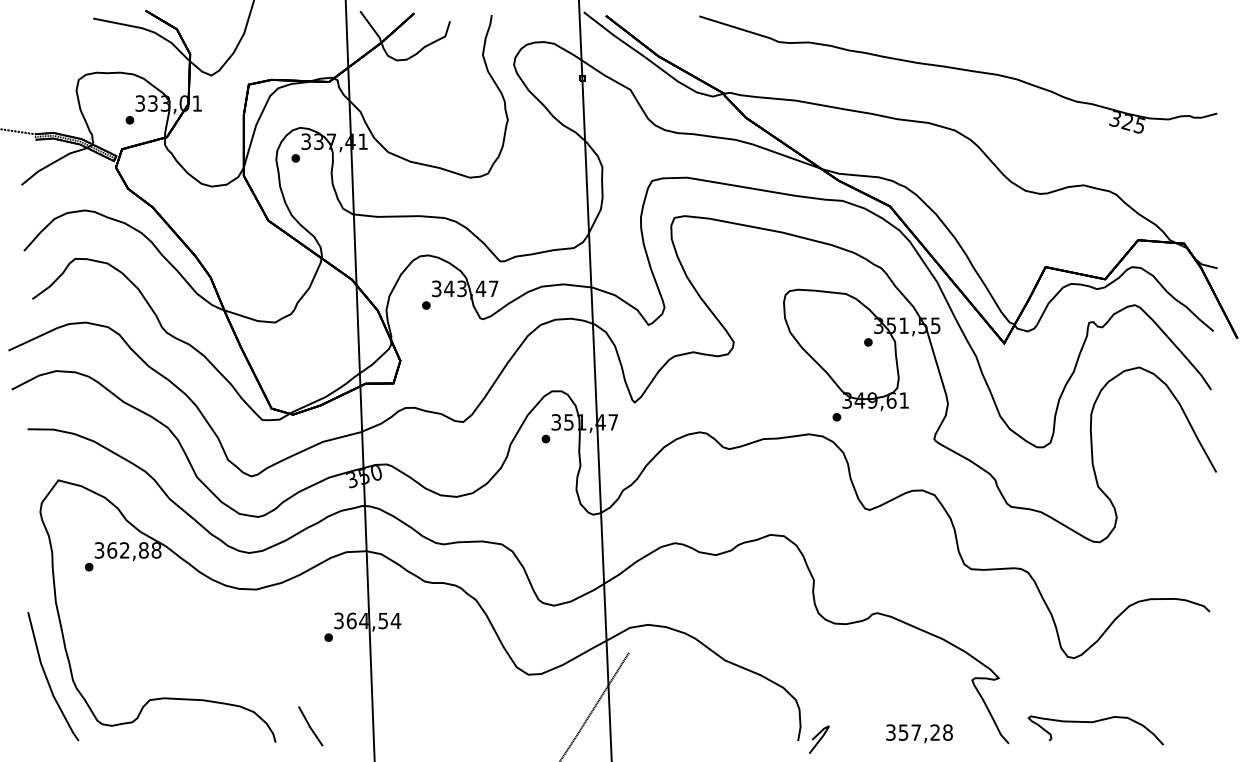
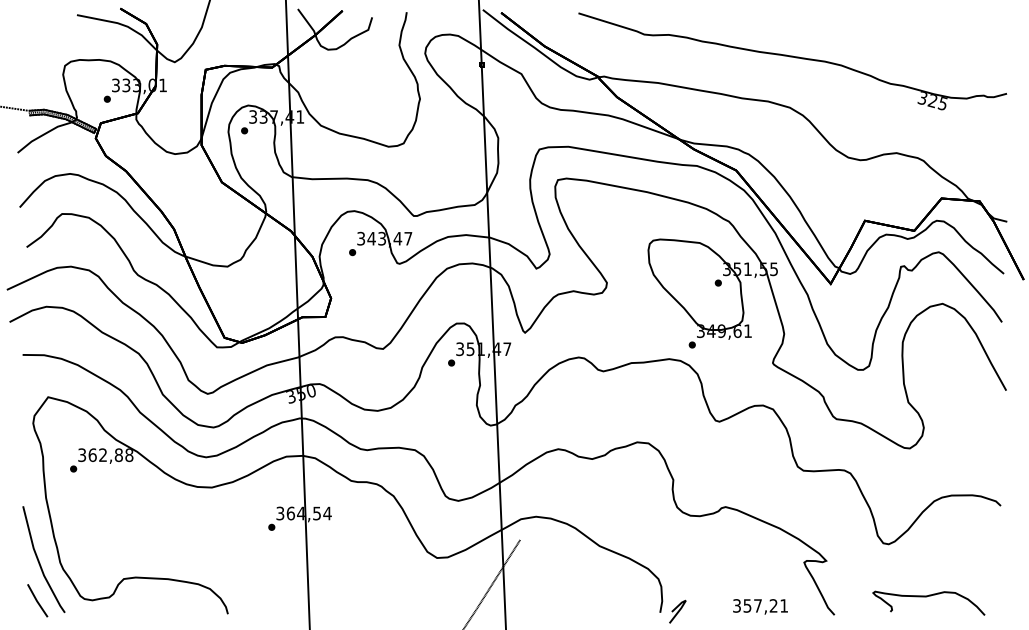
curve: (1092, 723) -> (926, 597), moved
line: (310, 726) -> (37, 600), moved
text: (947, 732) -> (783, 605), 357,28 -> 357,21

